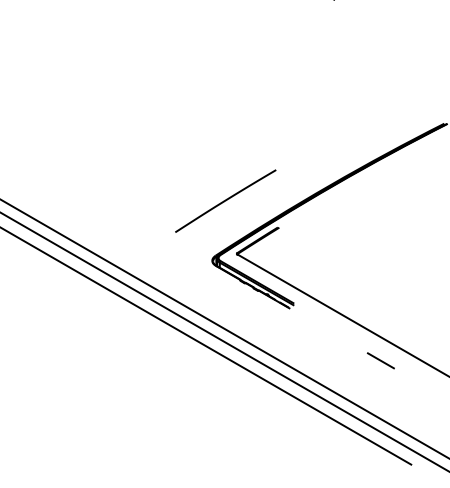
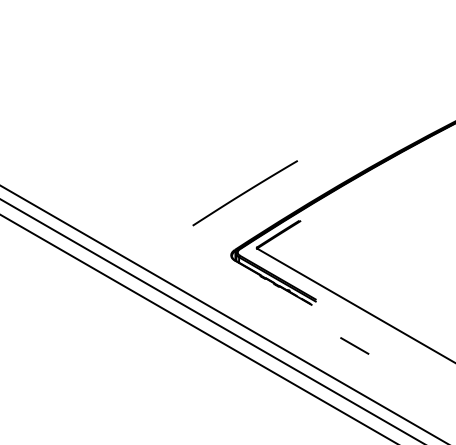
line: (380, 360) -> (354, 345), moved

